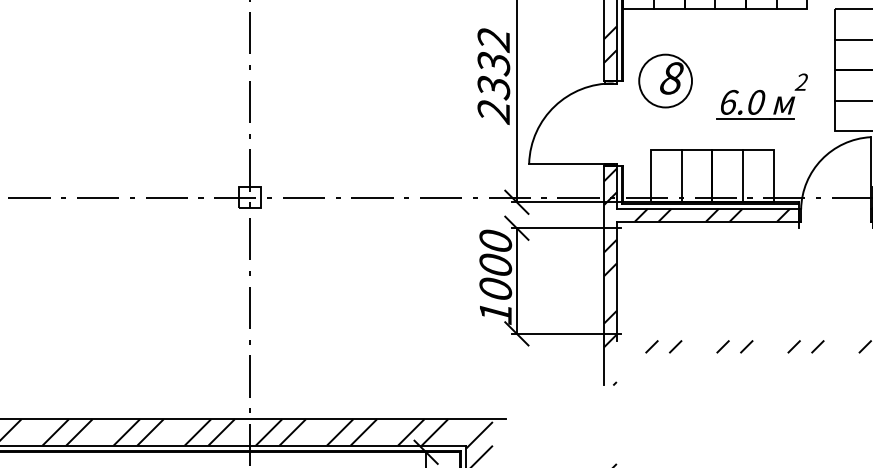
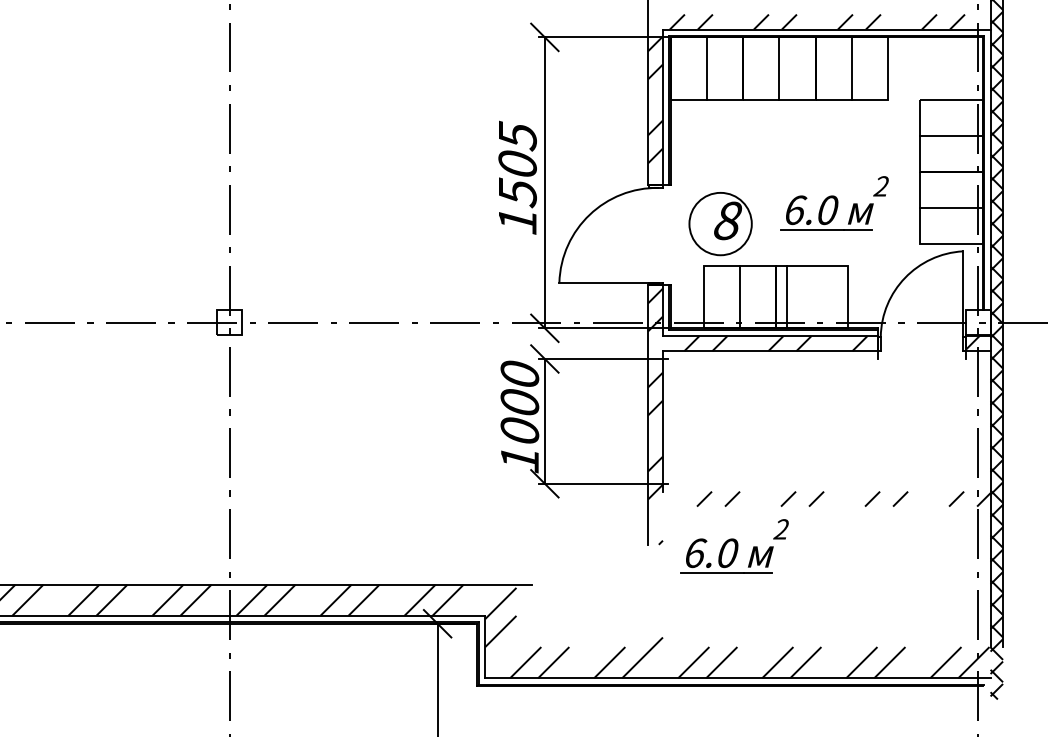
text: (493, 75) -> (517, 178), 2332 -> 1505
part: (665, 81) -> (720, 224), moved
line: (743, 175) -> (787, 296), moved
part: (677, 386) -> (734, 546), added

